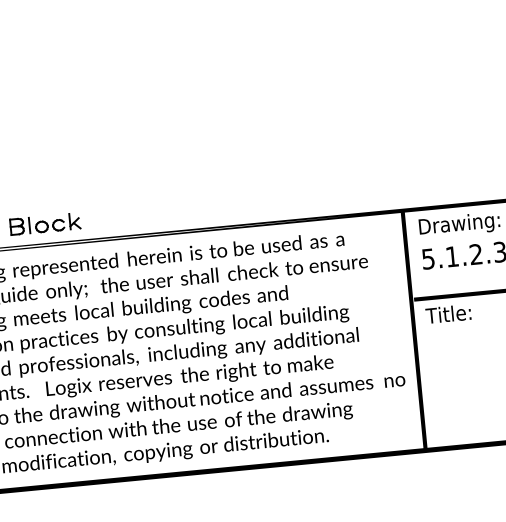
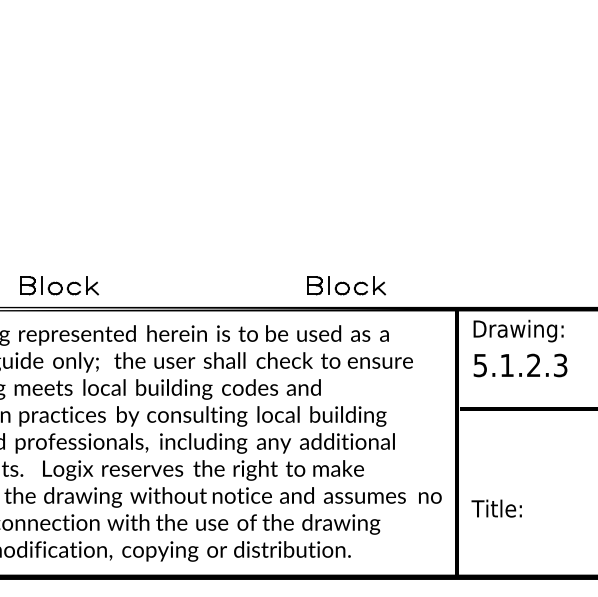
part: (301, 199) -> (346, 285), added
text: (448, 314) -> (496, 508), moved

